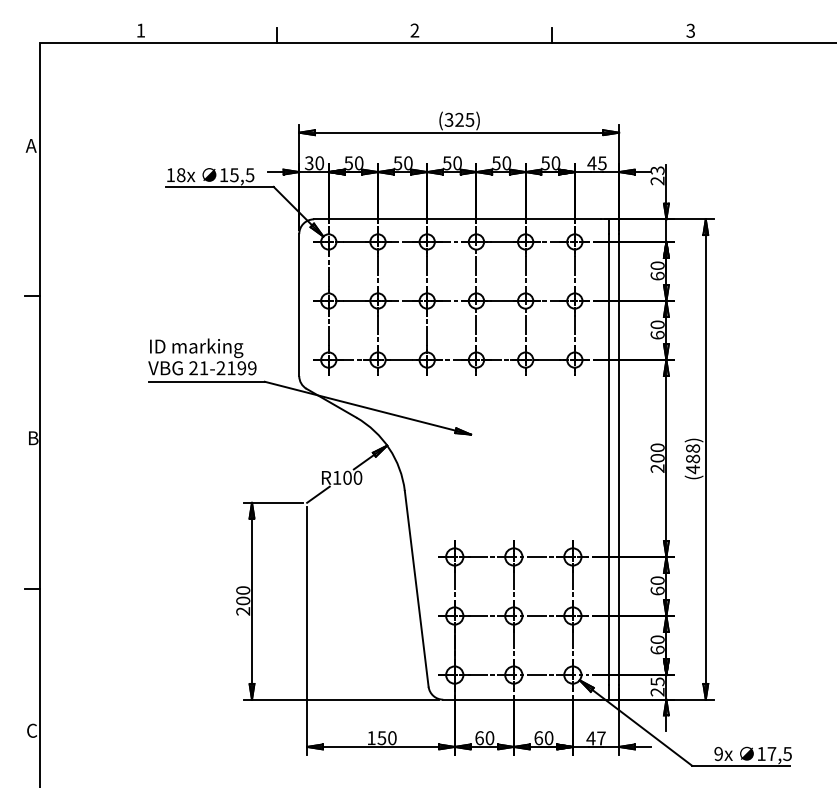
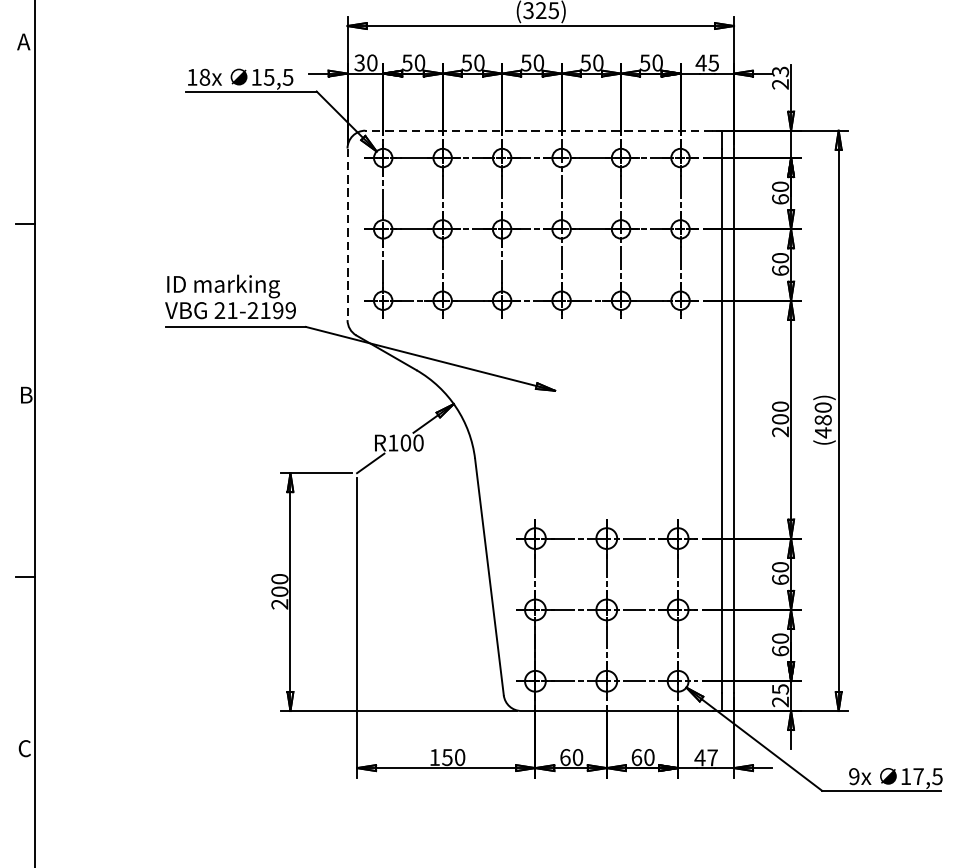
line: (457, 219) -> (538, 130), solid -> dashed
line: (299, 305) -> (347, 234), solid -> dashed
text: (692, 448) -> (822, 407), (488) -> (480)

